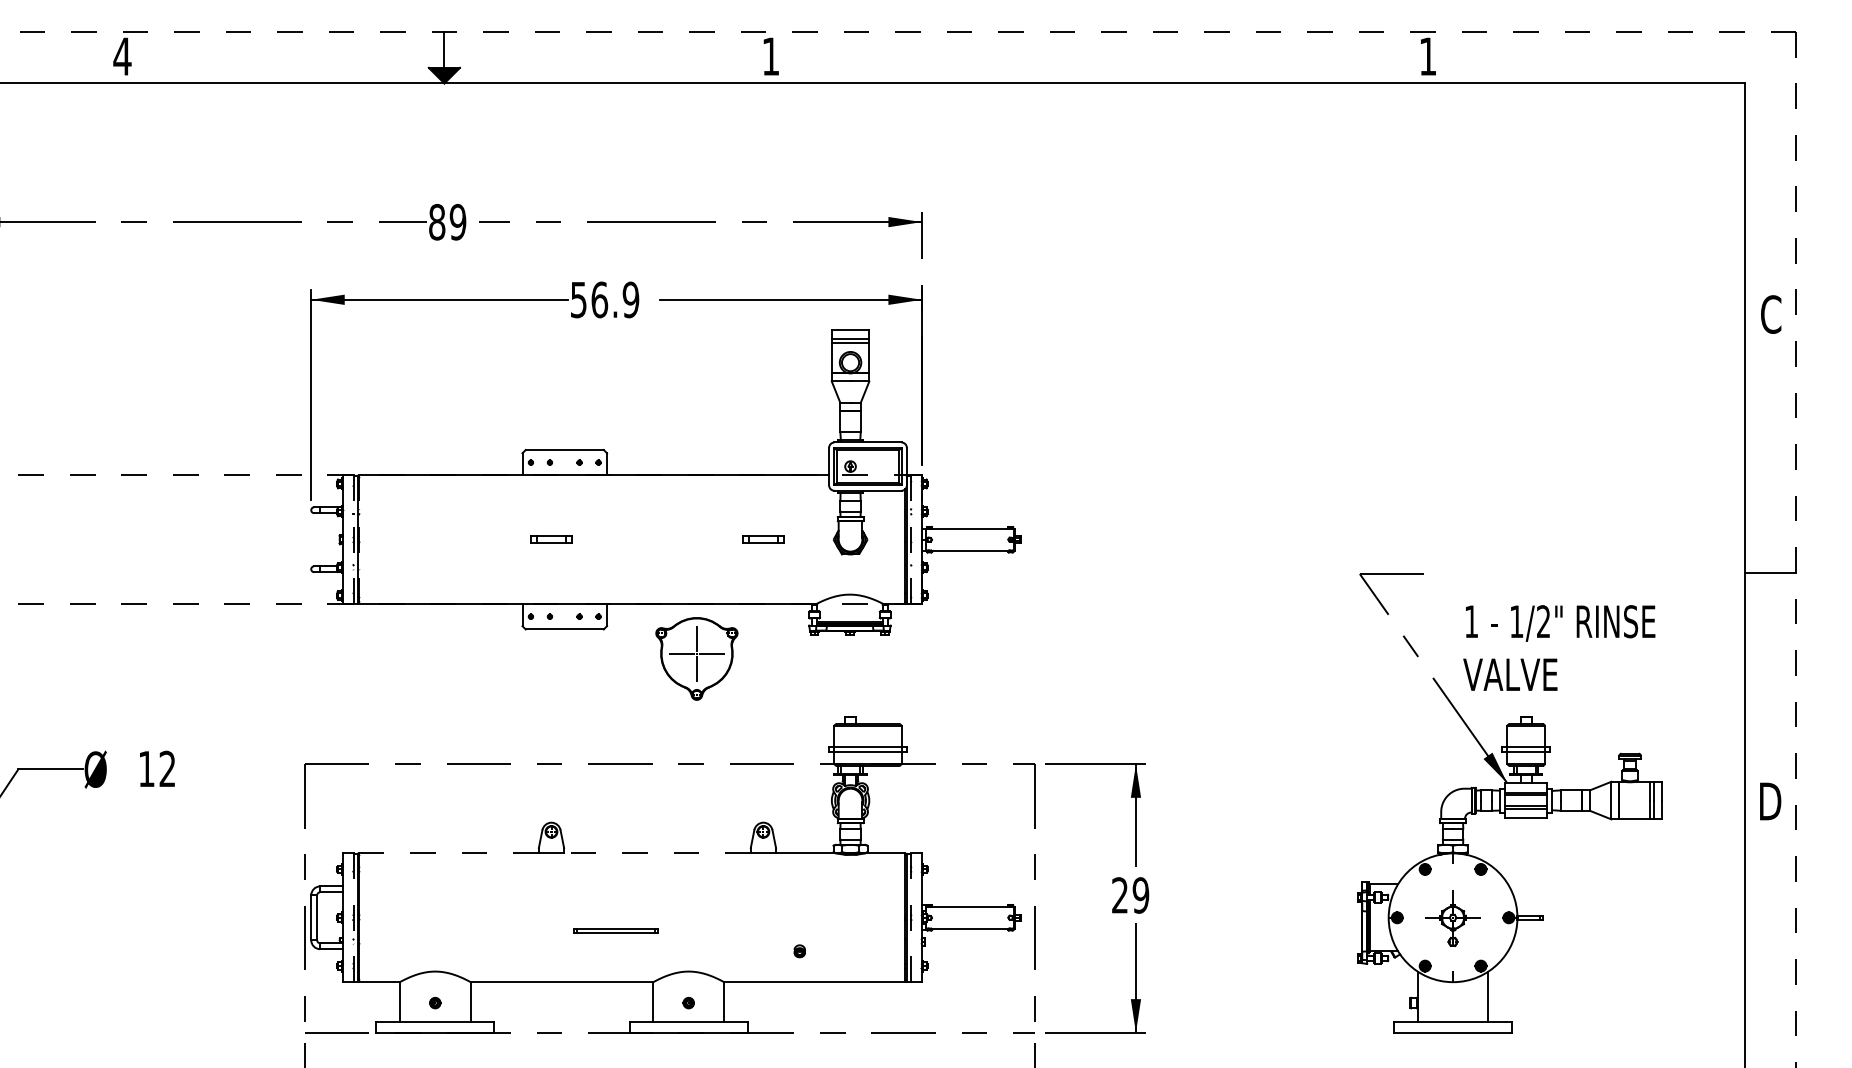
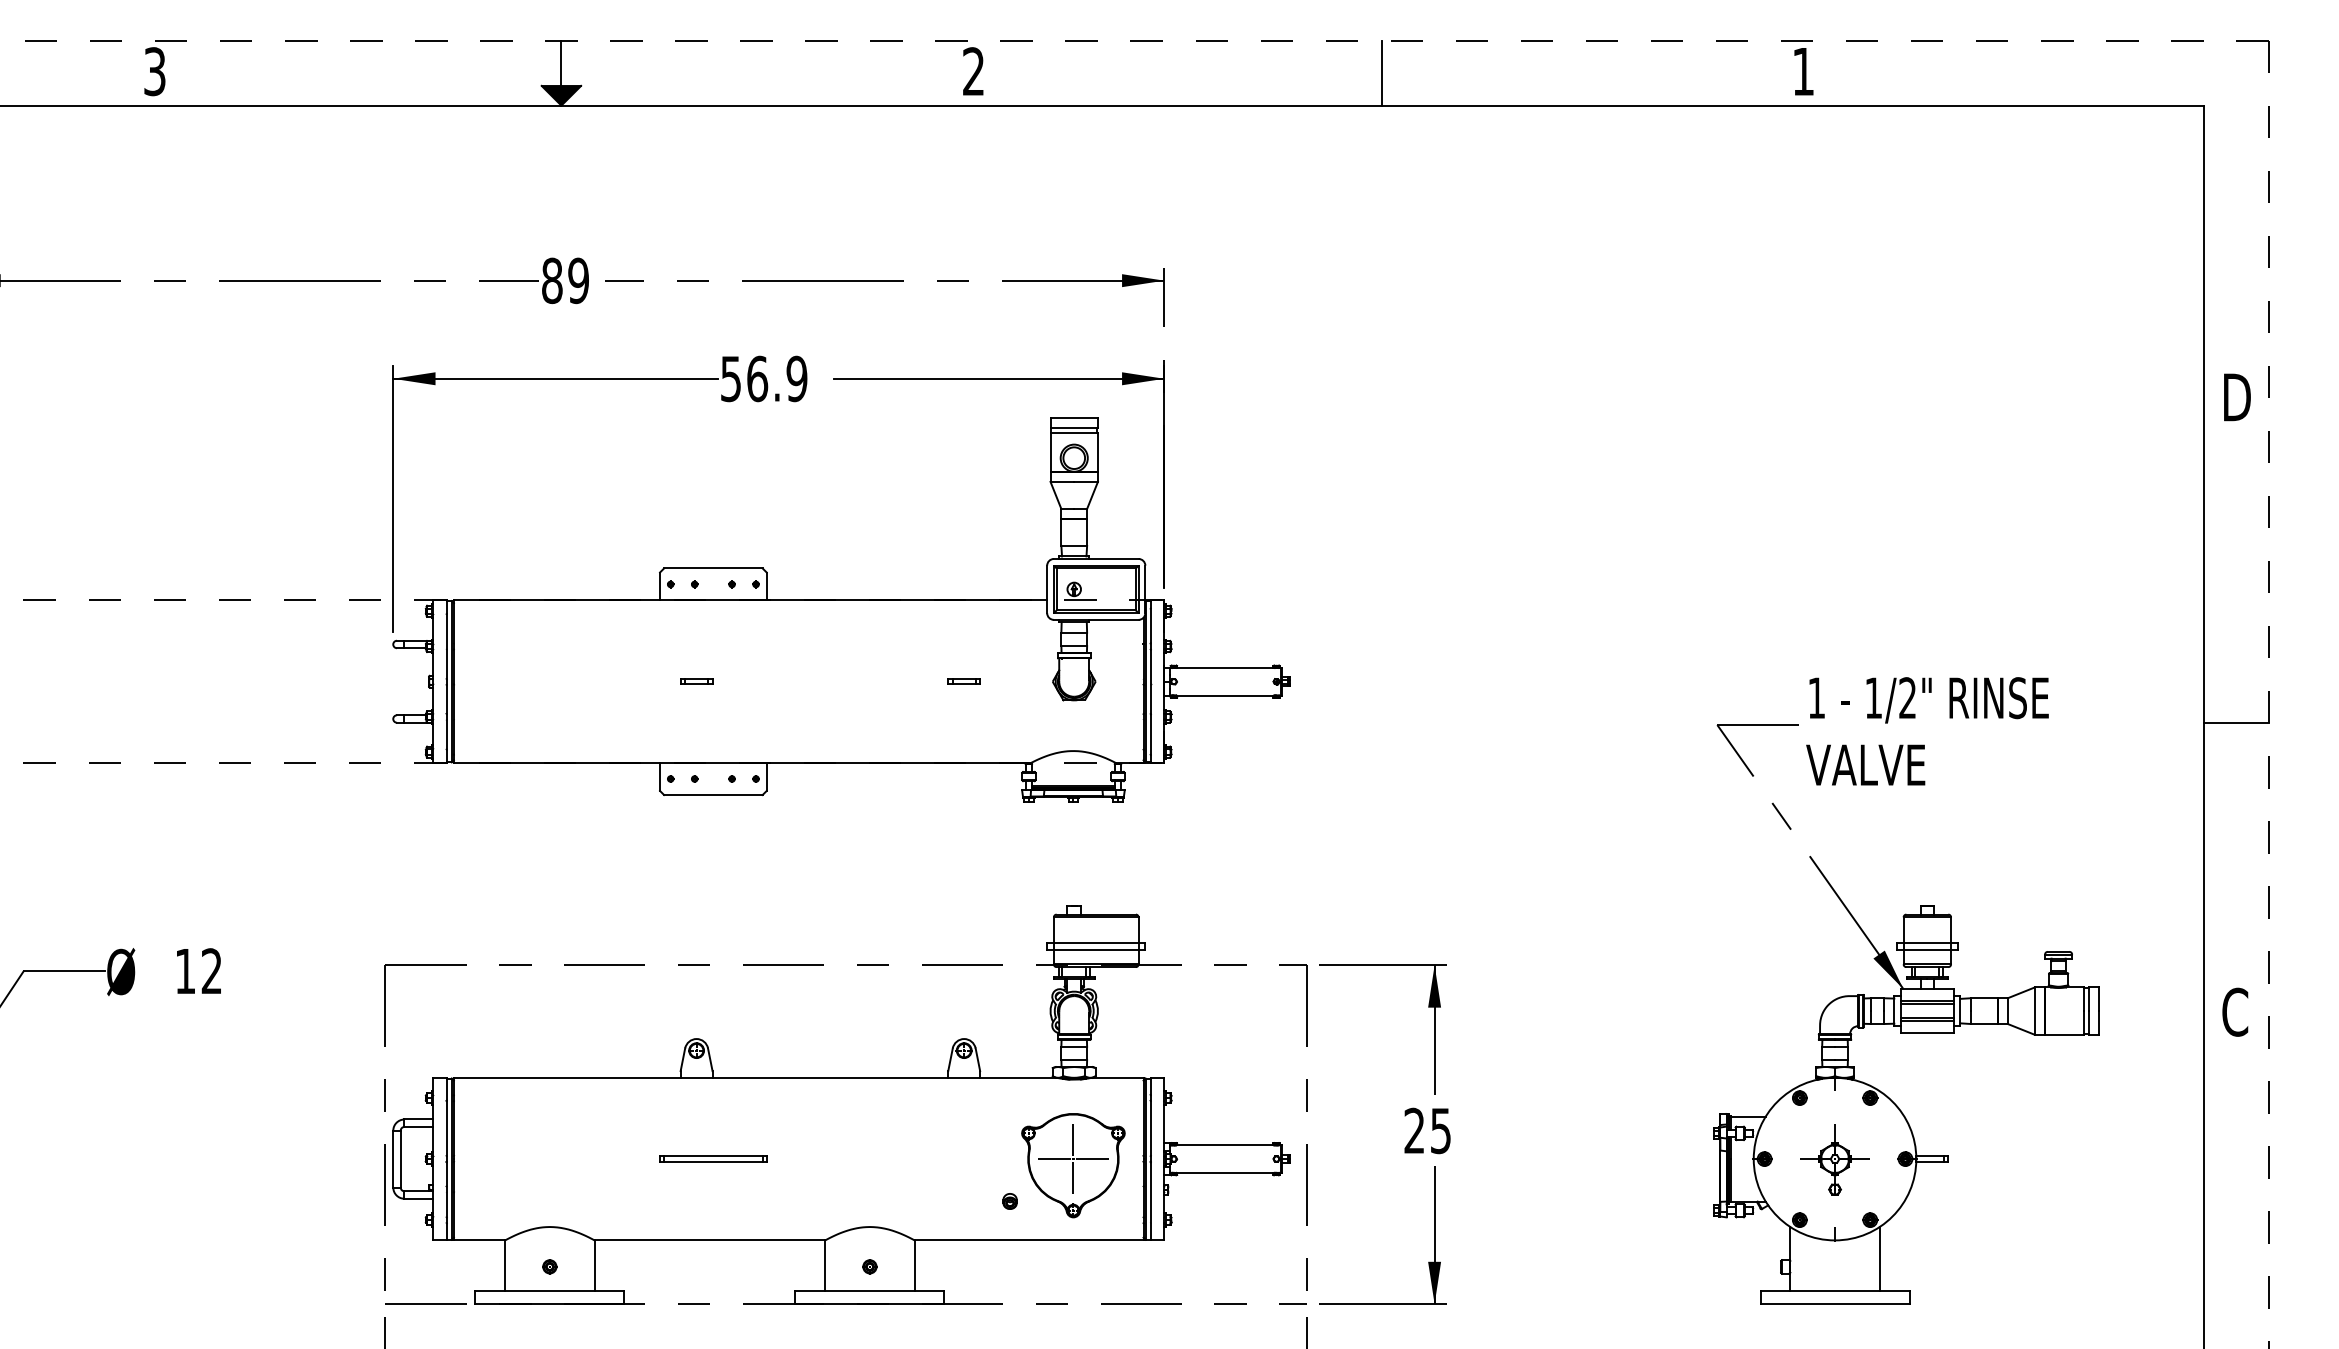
text: (122, 56) -> (154, 71), 4 -> 3
text: (770, 56) -> (973, 71), 1 -> 2
line: (1094, 57) -> (1382, 72), added
text: (1771, 314) -> (2237, 397), C -> D
line: (353, 539) -> (446, 681), dashed -> solid
line: (359, 539) -> (454, 681), dashed -> solid
part: (551, 539) -> (696, 681), size x0.62
part: (763, 539) -> (964, 681), size x0.62
line: (911, 539) -> (1151, 681), dashed -> solid
text: (1559, 647) -> (1927, 730), moved
part: (696, 658) -> (1072, 1165), moved
text: (1770, 801) -> (2235, 1012), D -> C
line: (449, 853) -> (567, 1077), dashed -> solid
line: (656, 853) -> (829, 1077), dashed -> solid
text: (1140, 895) -> (1440, 1130), 29 -> 25
line: (353, 917) -> (446, 1158), dashed -> solid
line: (911, 917) -> (1151, 1158), dashed -> solid
part: (615, 930) -> (713, 1158), moved

